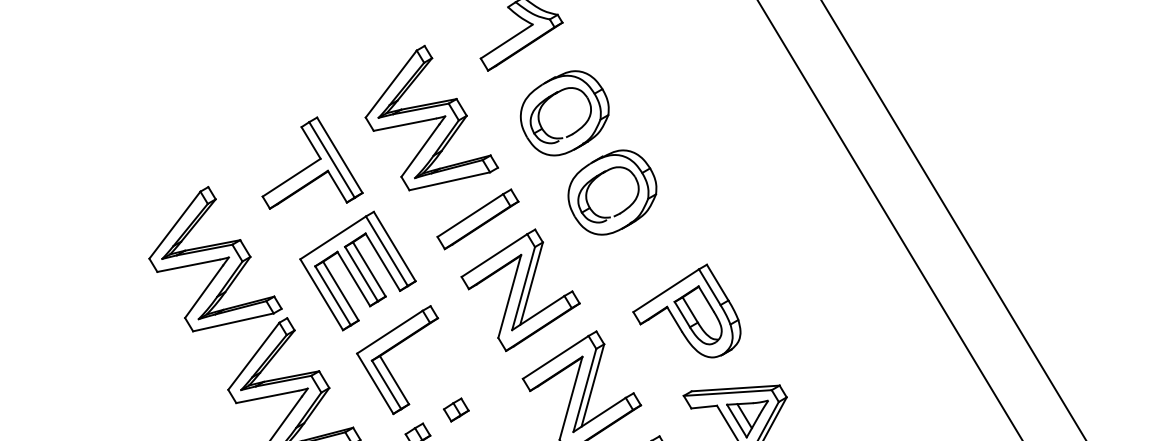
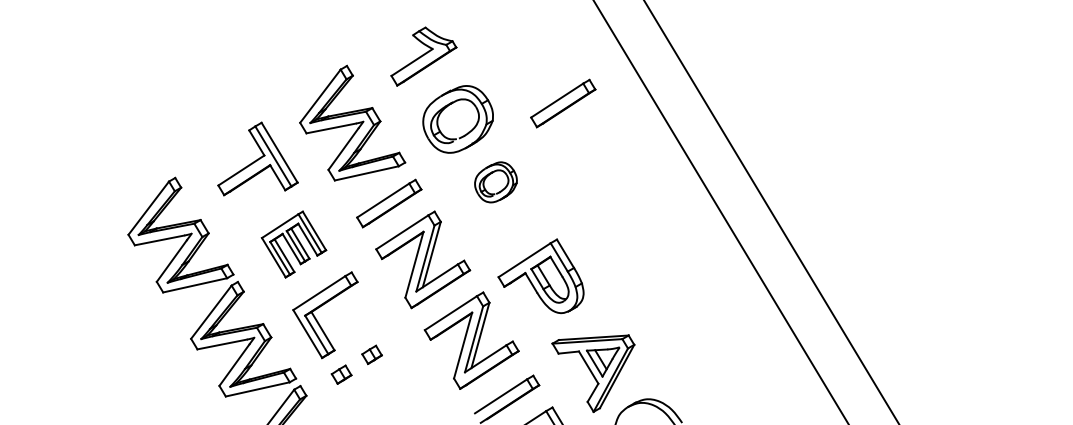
part: (697, 93) -> (563, 103), added
part: (611, 192) -> (495, 182), size x0.6
part: (357, 270) -> (293, 244), size x0.7
part: (686, 311) -> (540, 276), moved

